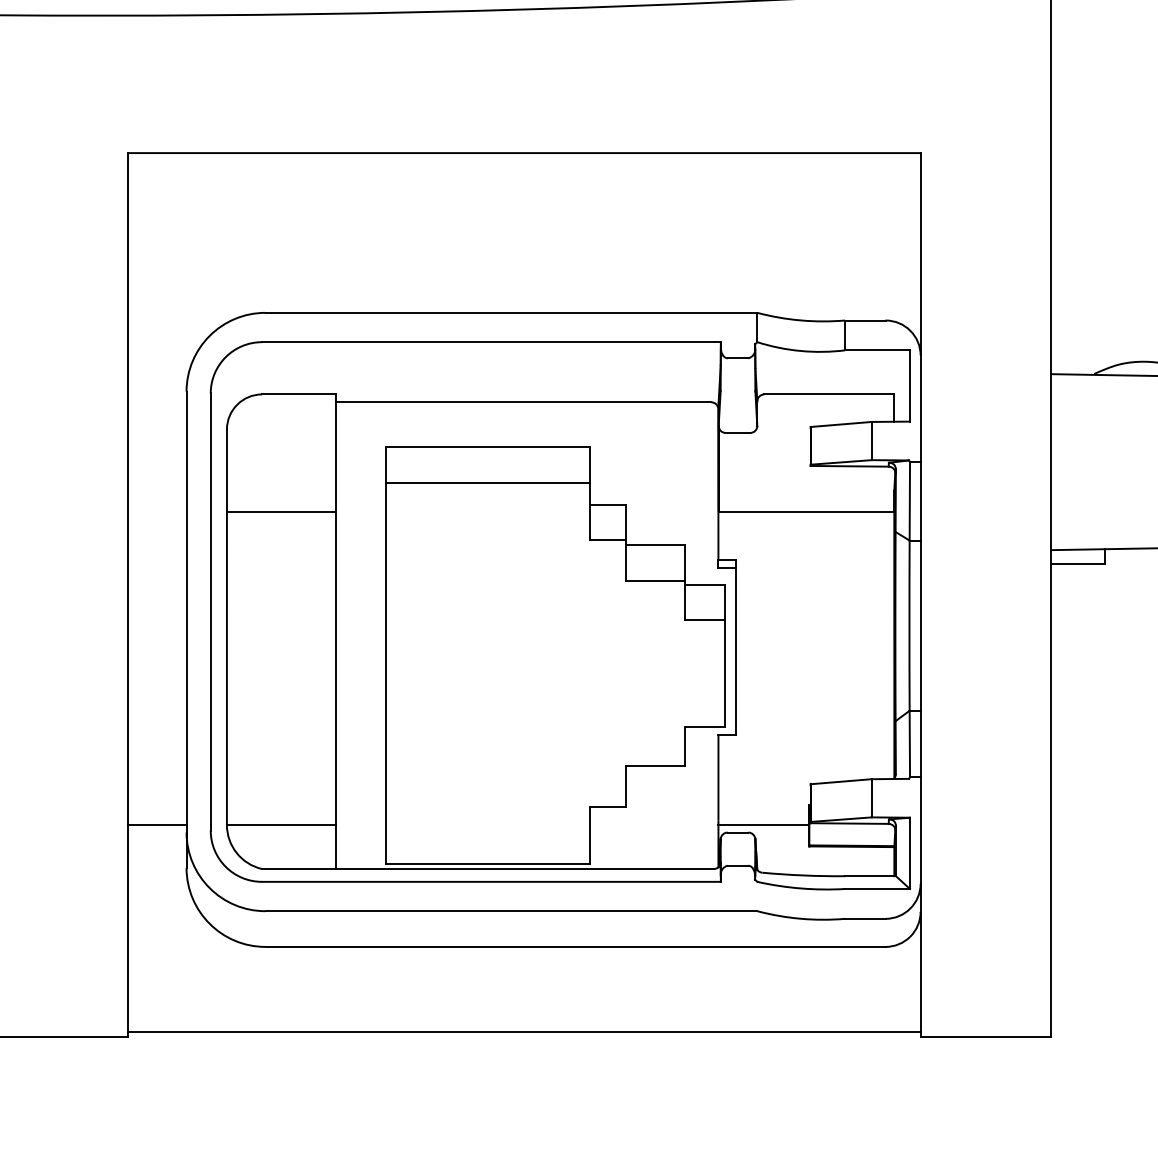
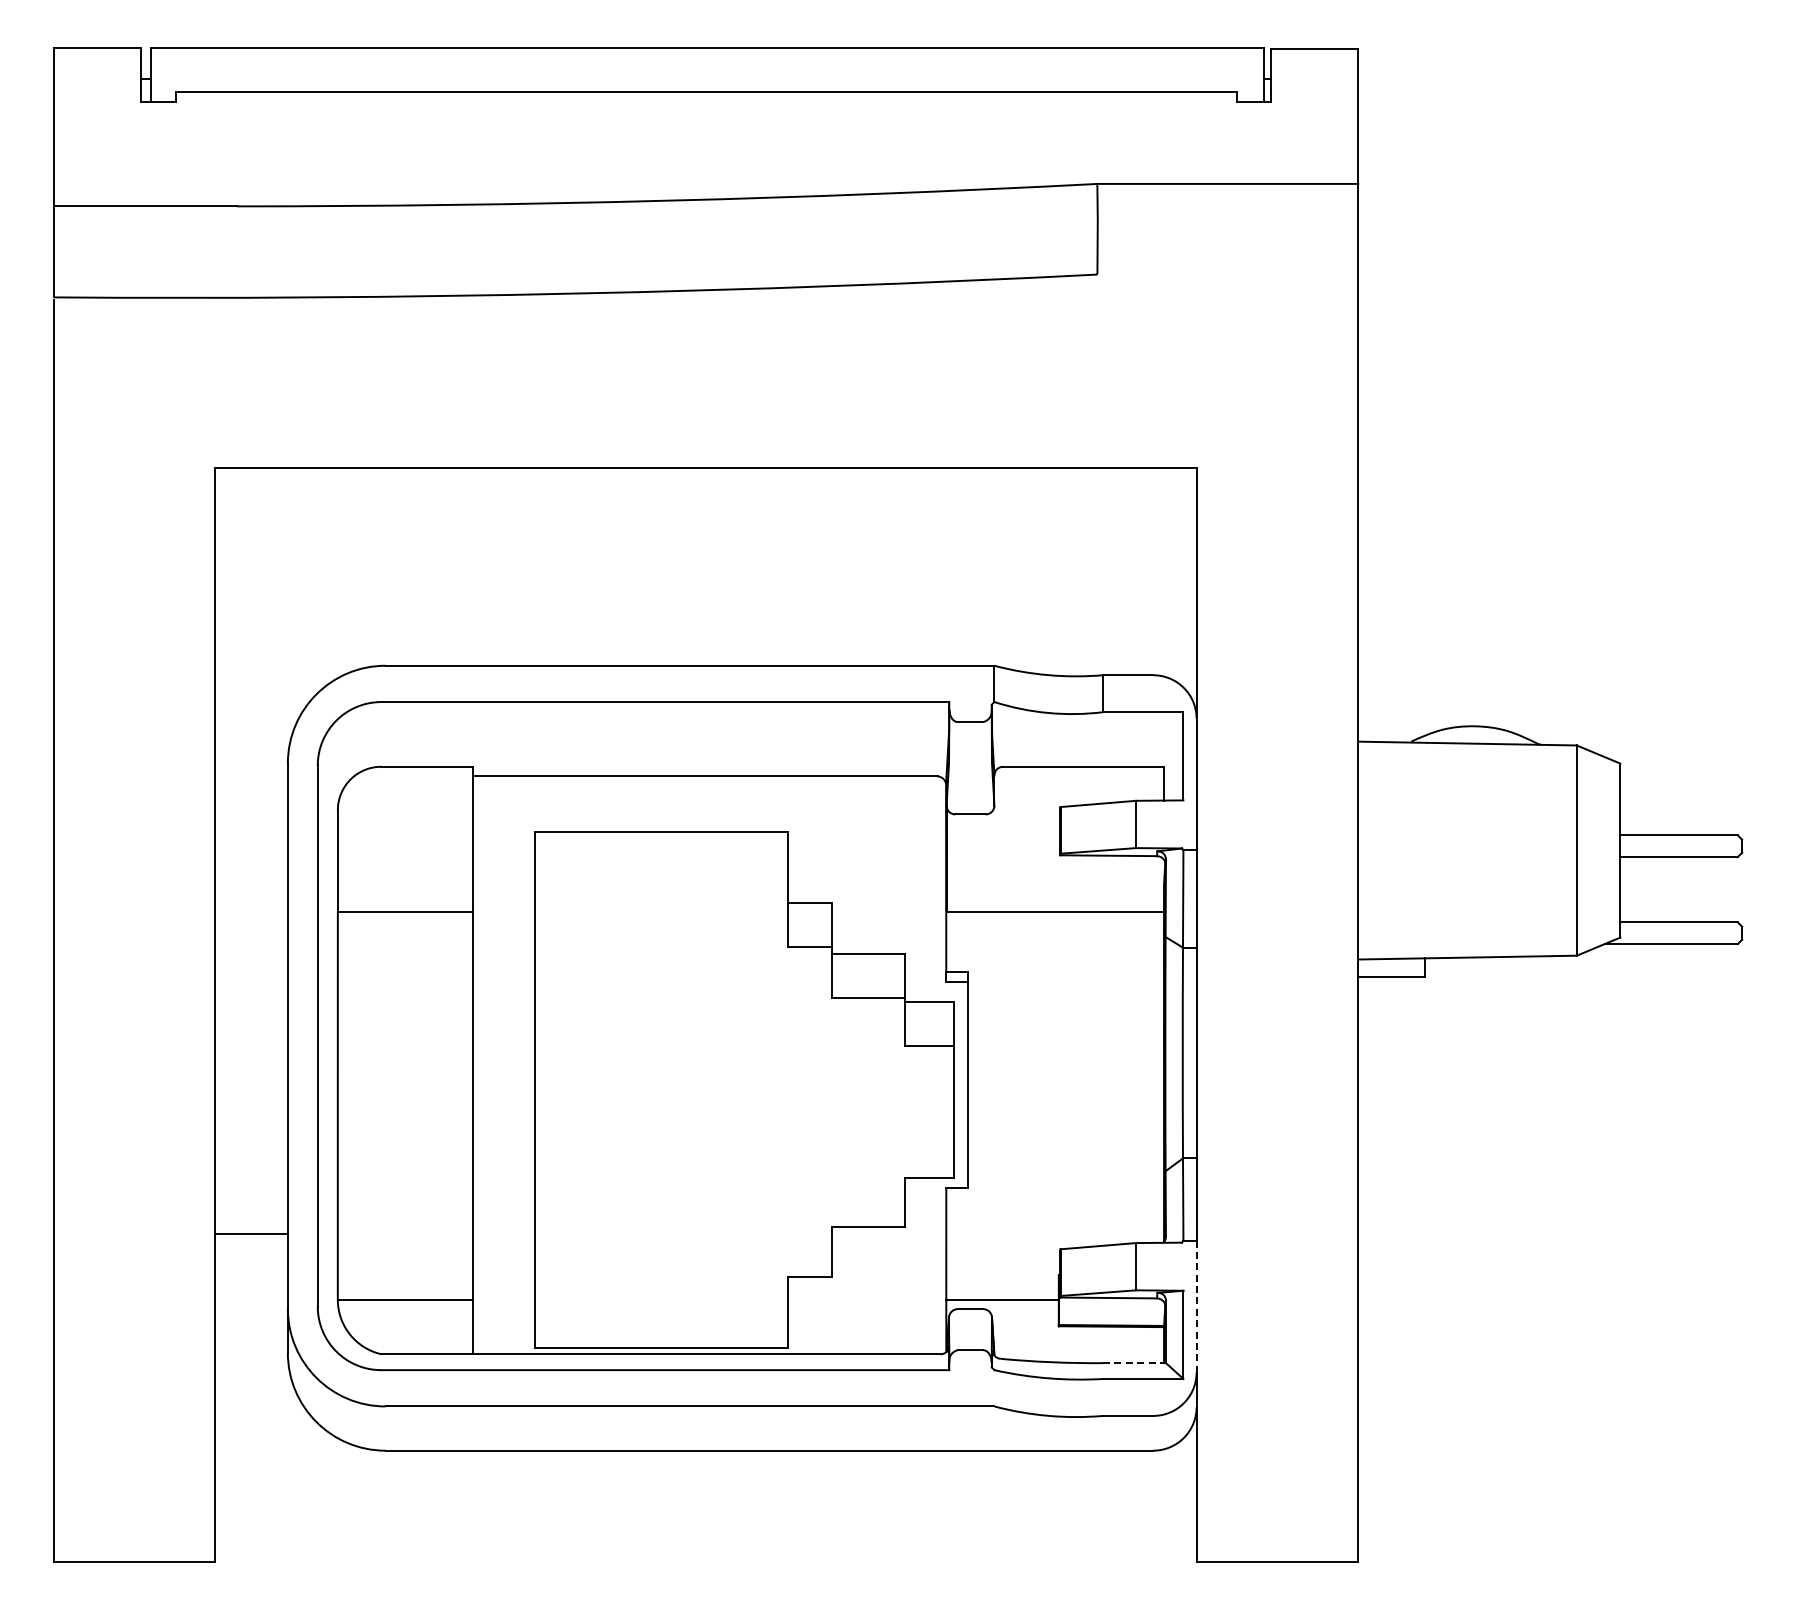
line: (487, 482) -> (660, 875), removed
line: (156, 824) -> (250, 1233), moved
line: (920, 830) -> (1196, 1306), solid -> dashed
line: (871, 876) -> (1135, 1363), solid -> dashed
line: (523, 1031) -> (705, 1555), removed

